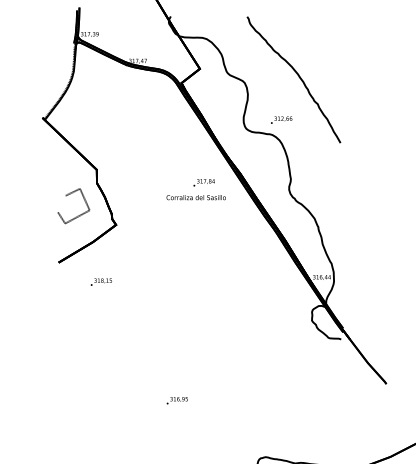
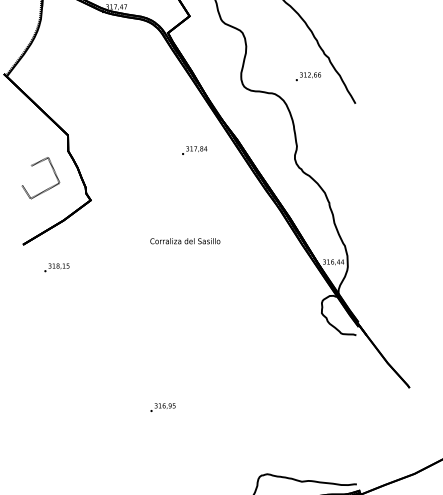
text: (281, 119) -> (308, 75), moved
text: (195, 197) -> (184, 241), moved
text: (100, 281) -> (55, 267), moved

